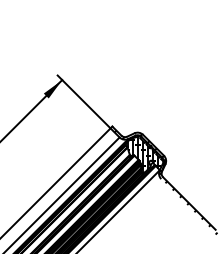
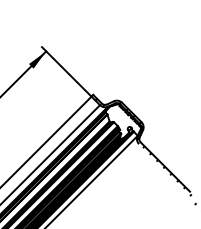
hatch: (145, 154) -> (124, 121), removed

